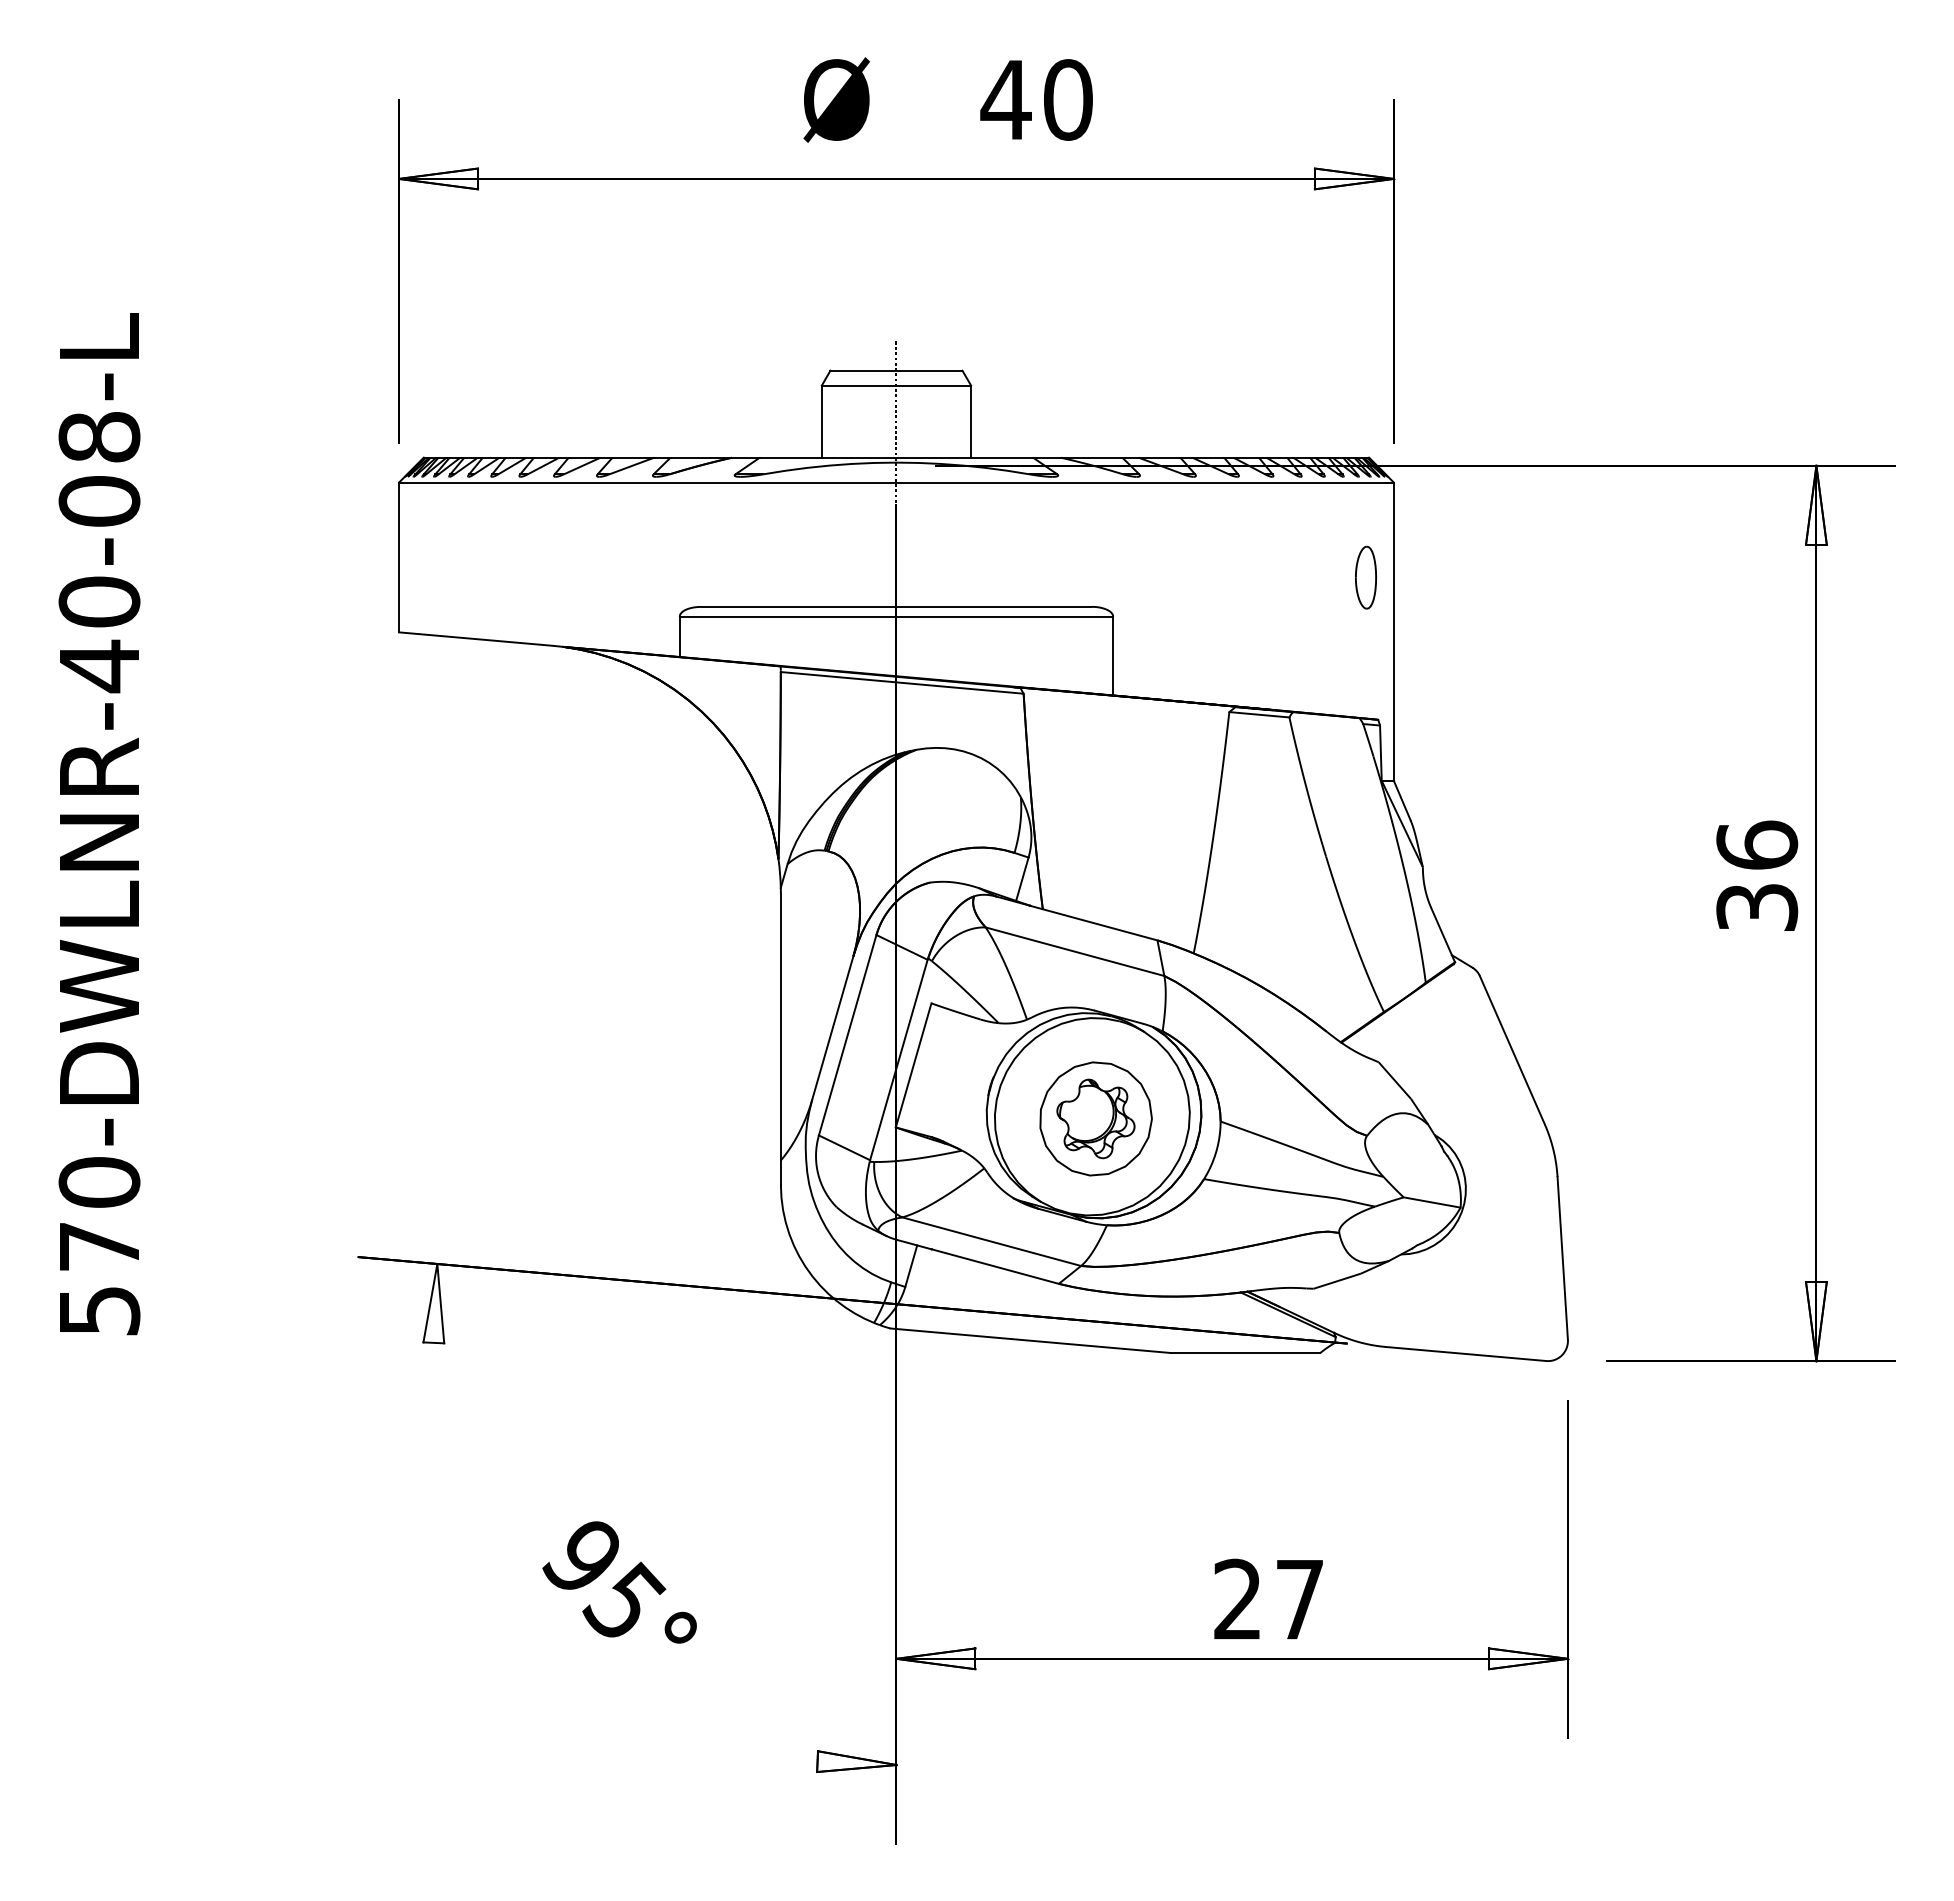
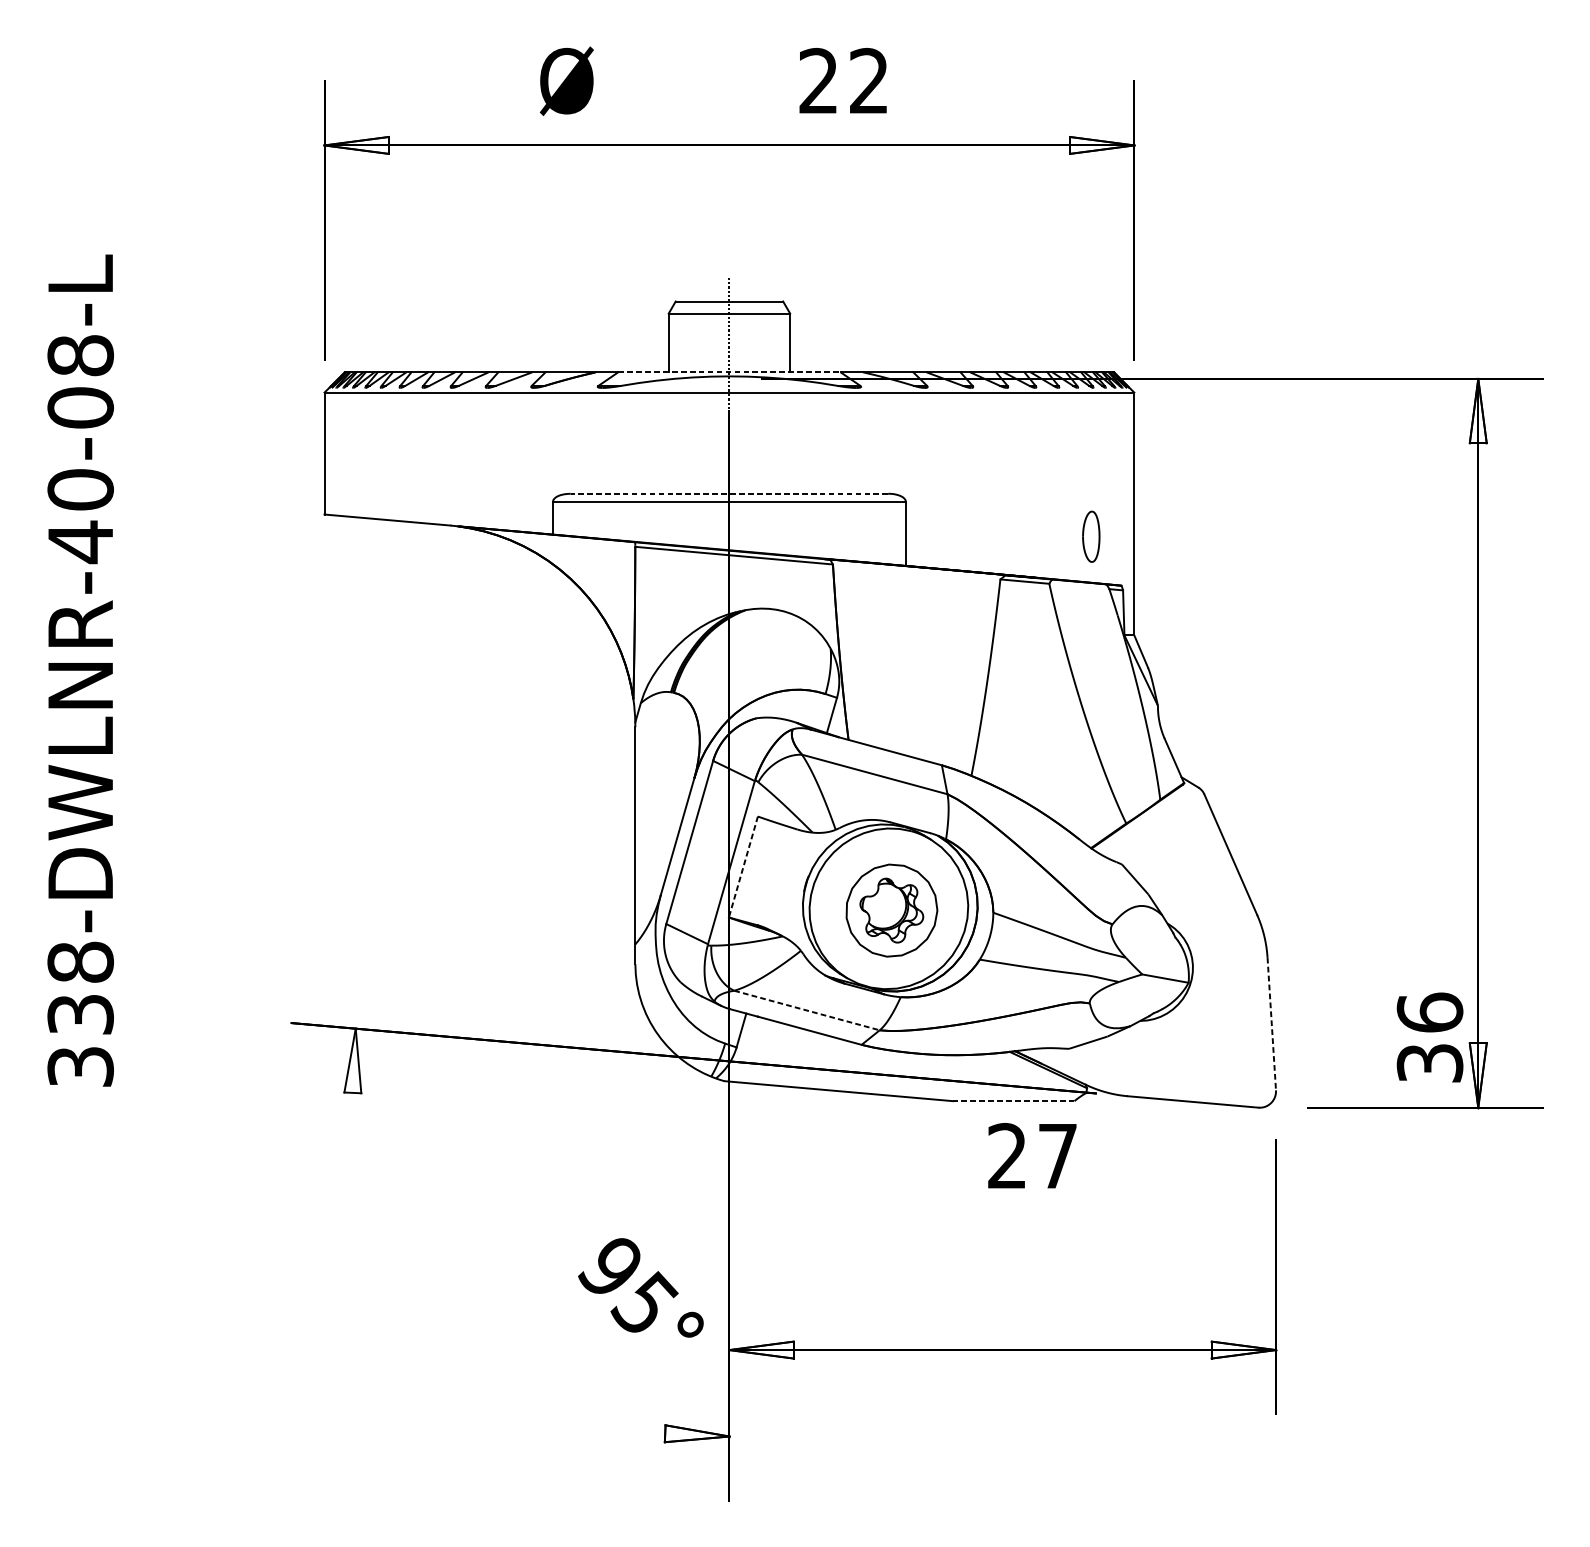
text: (836, 99) -> (566, 80), moved
text: (1036, 99) -> (843, 80), 40 -> 22
line: (896, 457) -> (729, 372), solid -> dashed
part: (1365, 577) -> (1090, 536), moved
line: (896, 606) -> (729, 493), solid -> dashed
text: (1757, 875) -> (1430, 1037), moved
line: (913, 1065) -> (743, 867), solid -> dashed
line: (991, 1241) -> (806, 1010), solid -> dashed
text: (99, 1246) -> (80, 1014), 570-DWLNR-40-08-L -> 338-DWLNR-40-08-L
line: (1562, 1258) -> (1271, 1024), solid -> dashed
line: (1245, 1353) -> (1013, 1101), solid -> dashed
text: (619, 1582) -> (640, 1287), moved
text: (1268, 1598) -> (1032, 1155), moved

